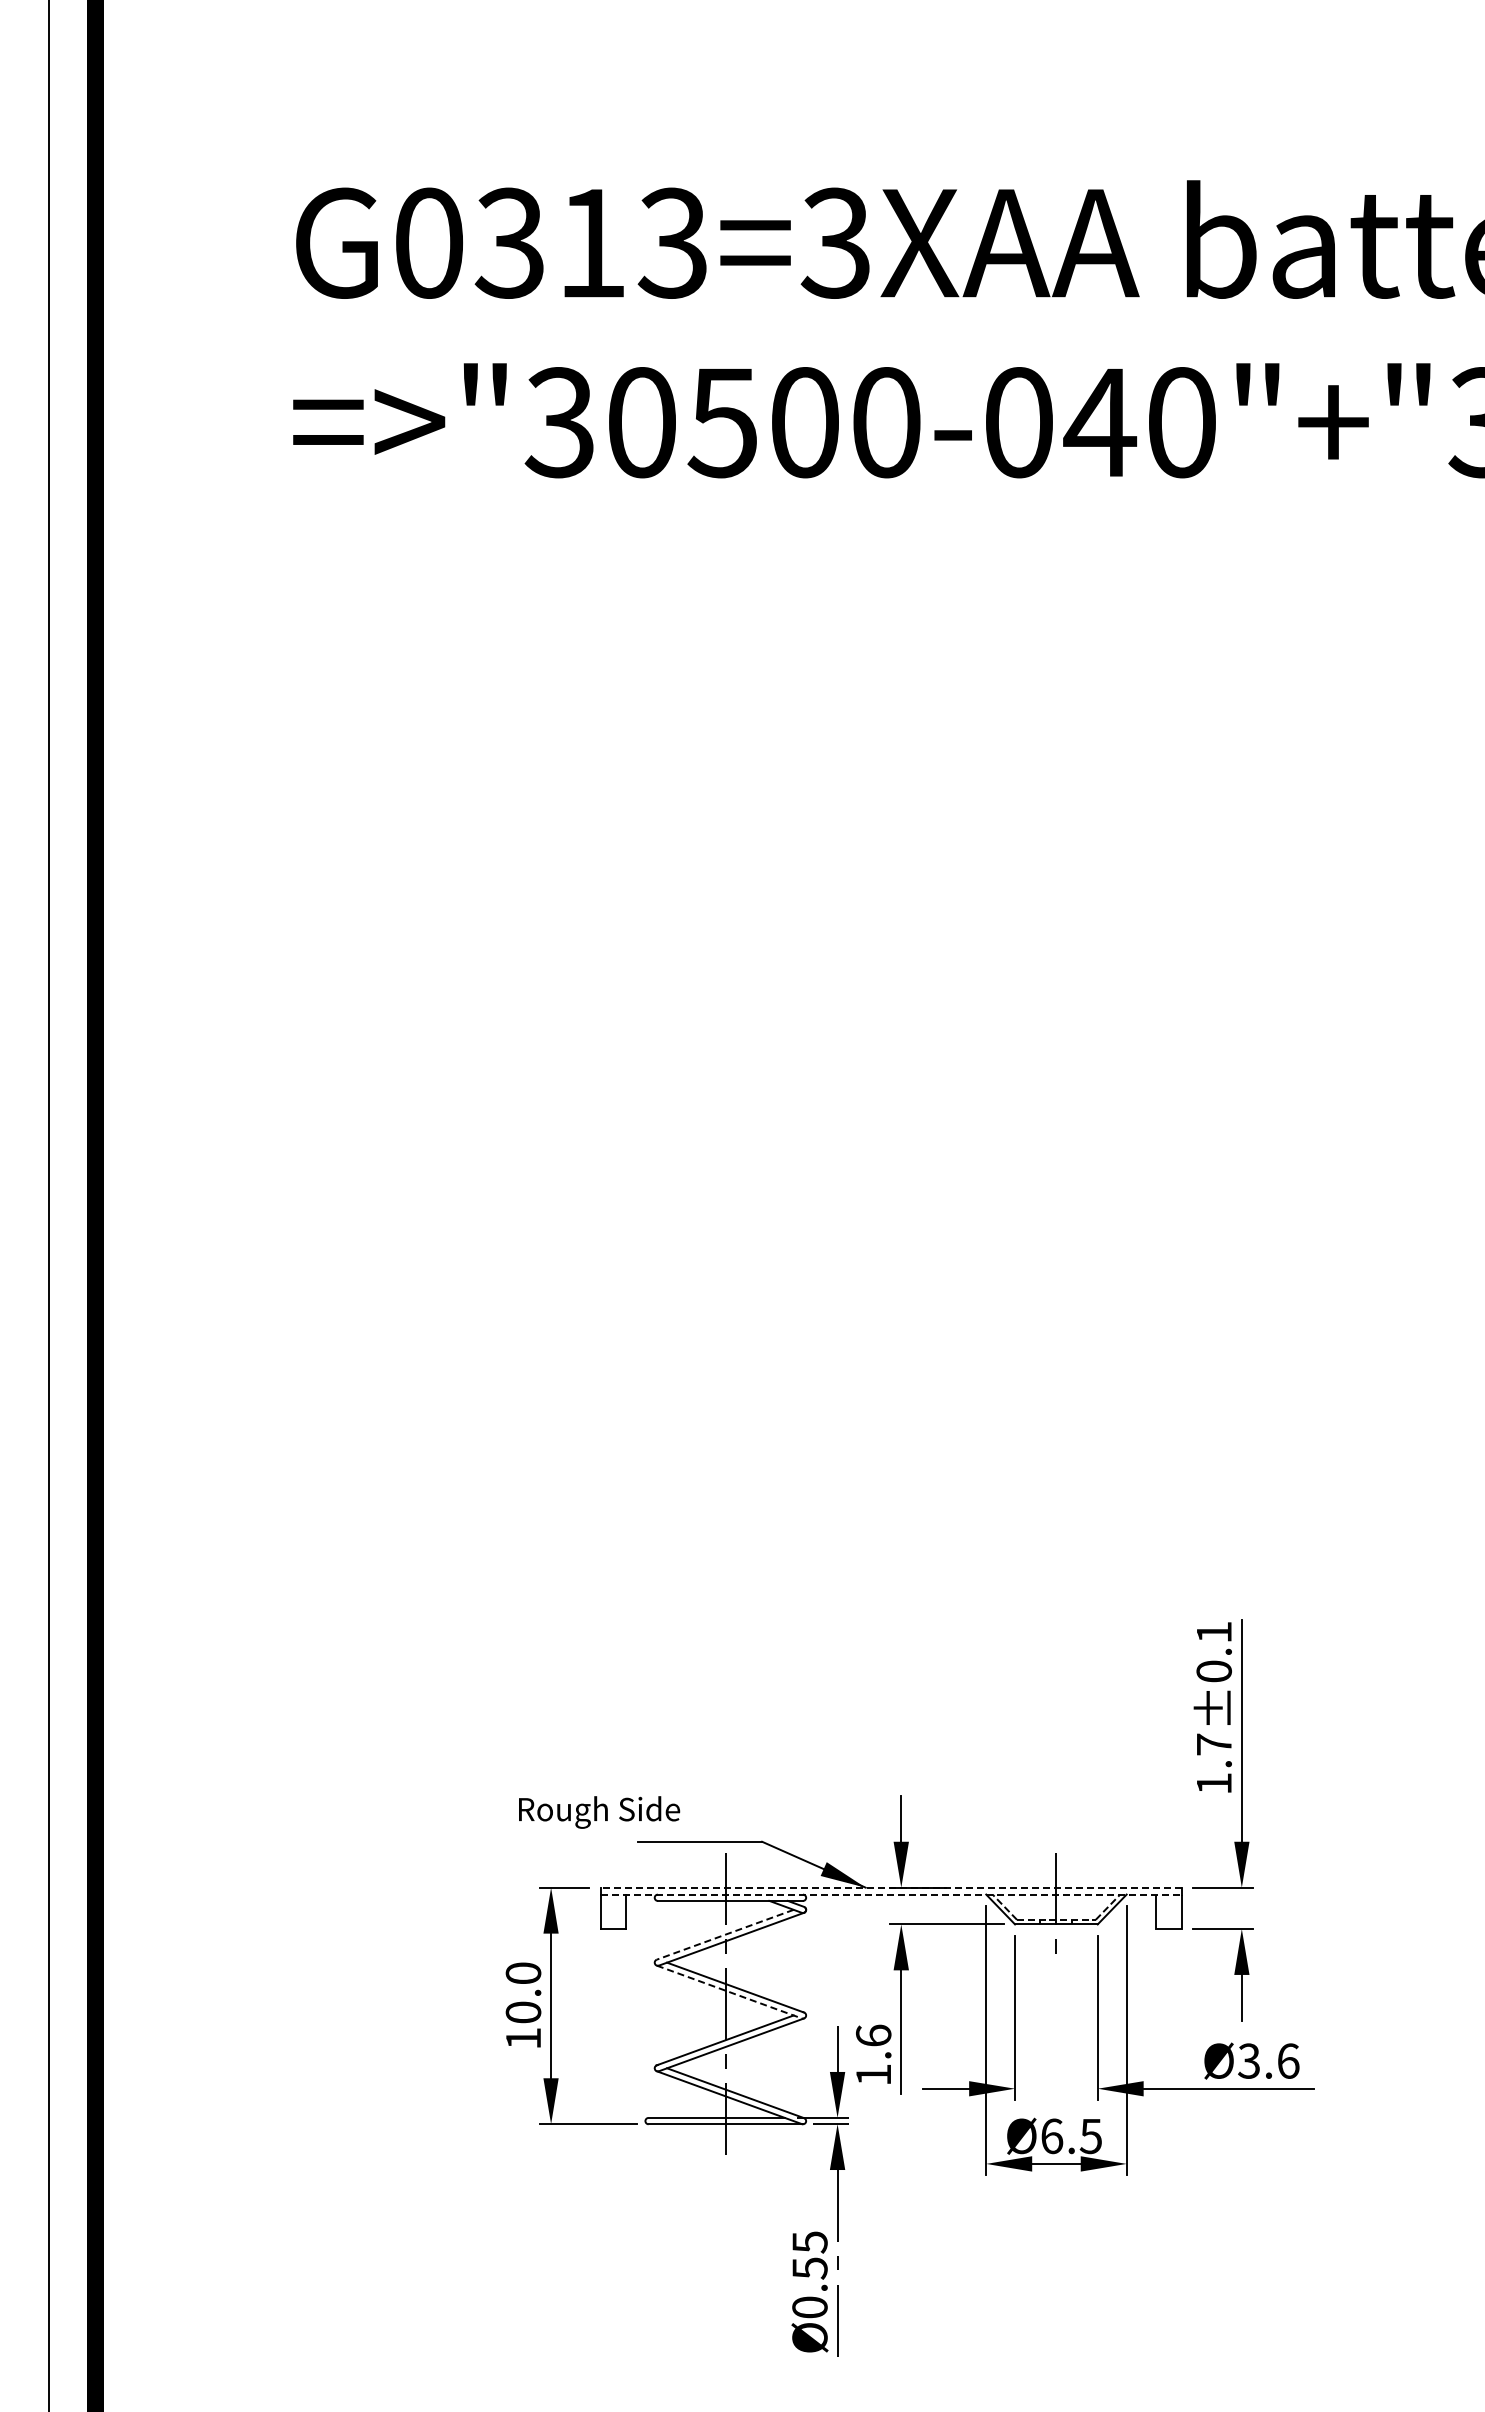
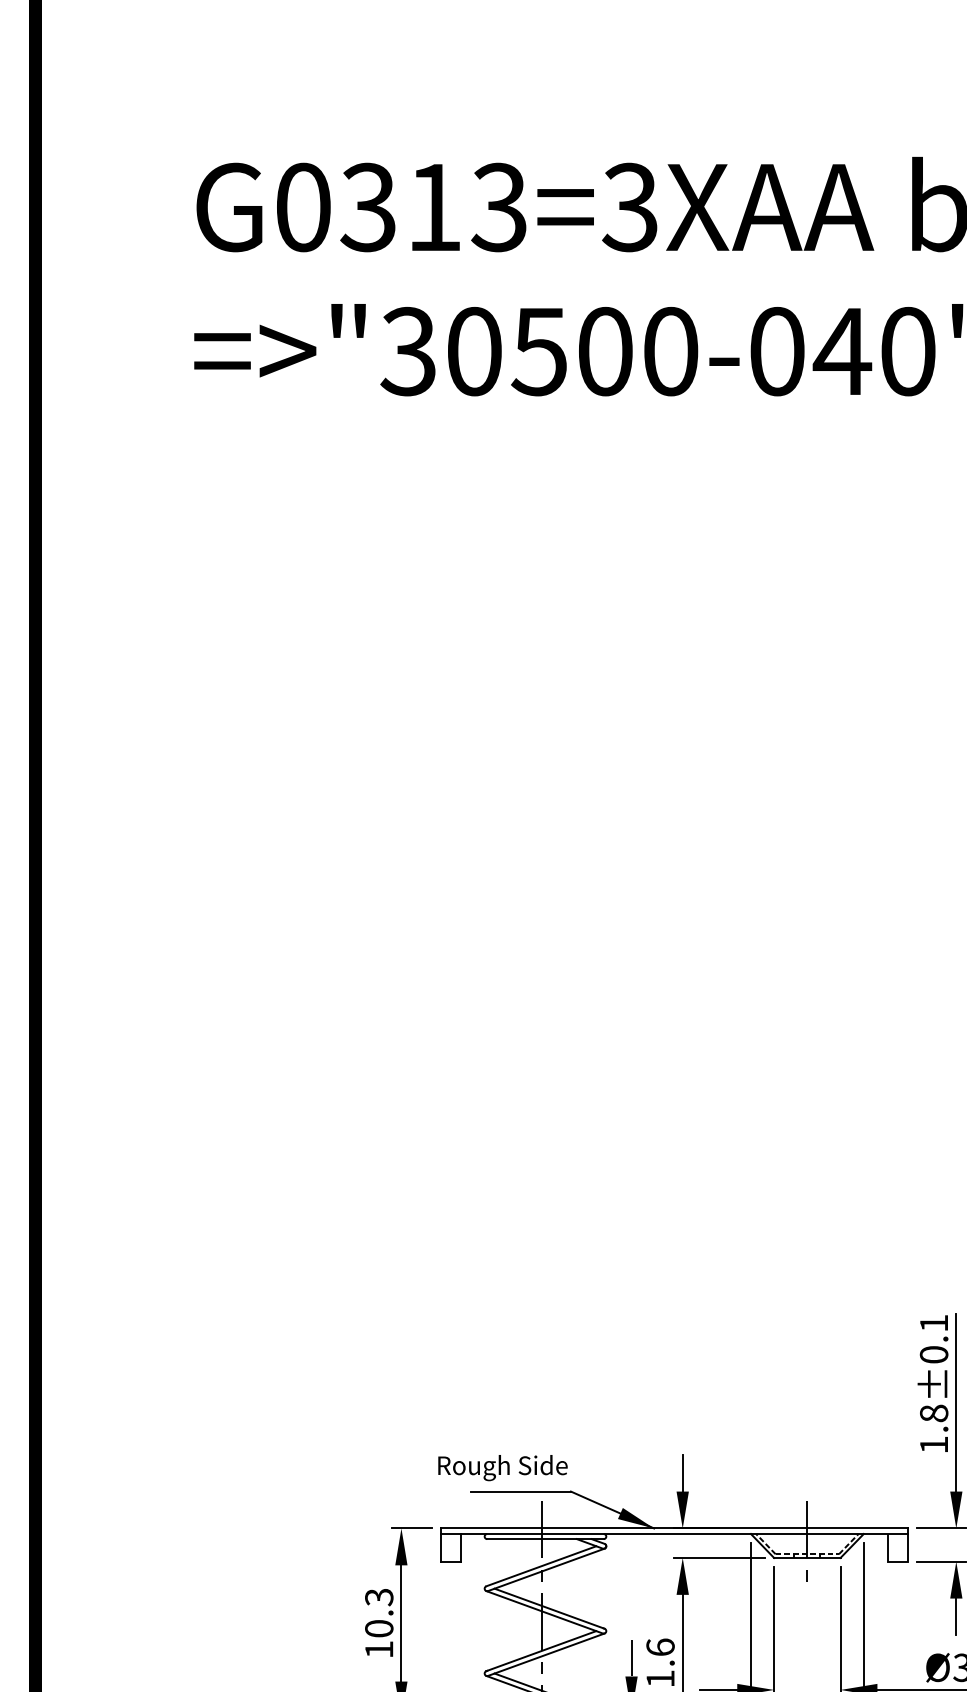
text: (1213, 1744) -> (933, 1413), 1.7±0.1 -> 1.8±0.1
text: (599, 1812) -> (502, 1468), moved
line: (890, 1887) -> (674, 1528), dashed -> solid
line: (891, 1894) -> (674, 1533), dashed -> solid
line: (725, 1934) -> (541, 1566), dashed -> solid
text: (523, 1973) -> (379, 1597), 10.0 -> 10.3
line: (729, 1992) -> (544, 1612), dashed -> solid

